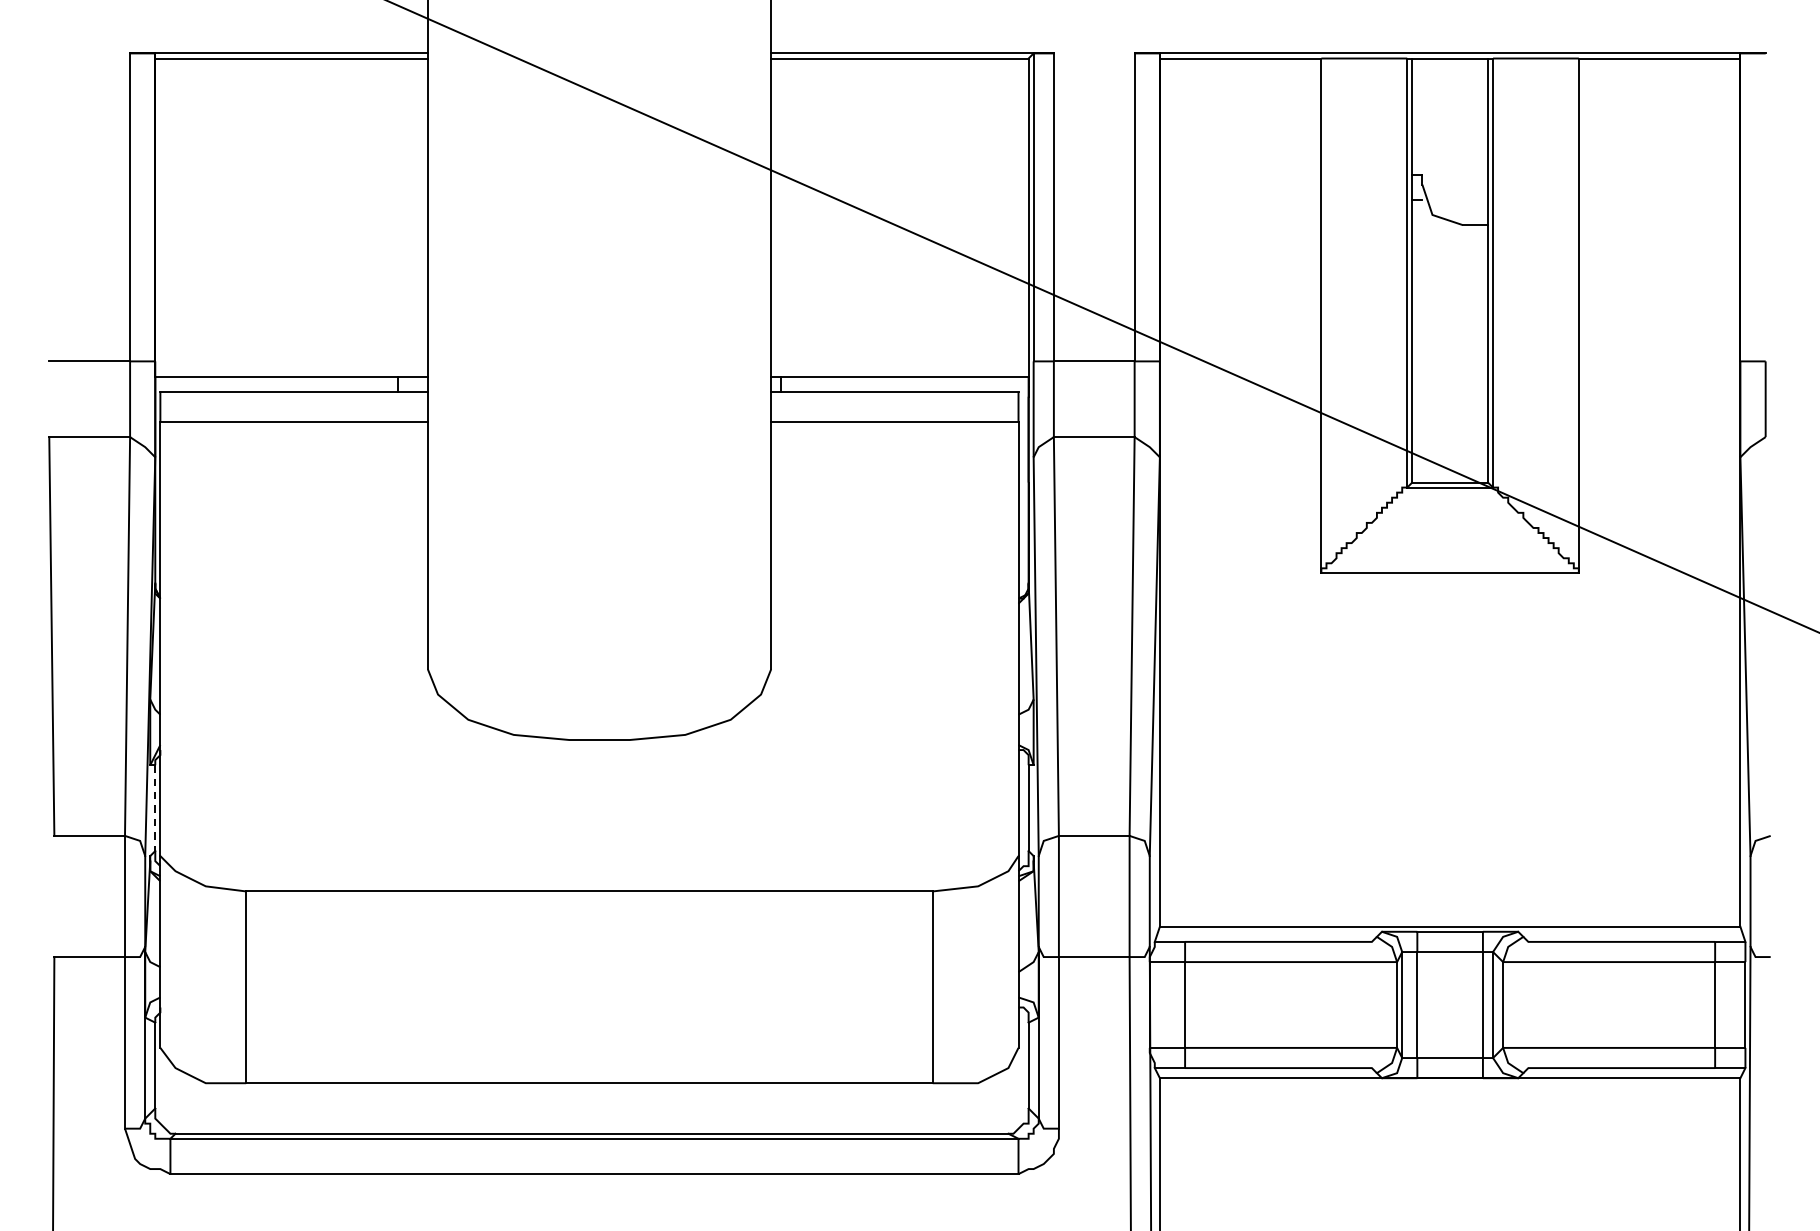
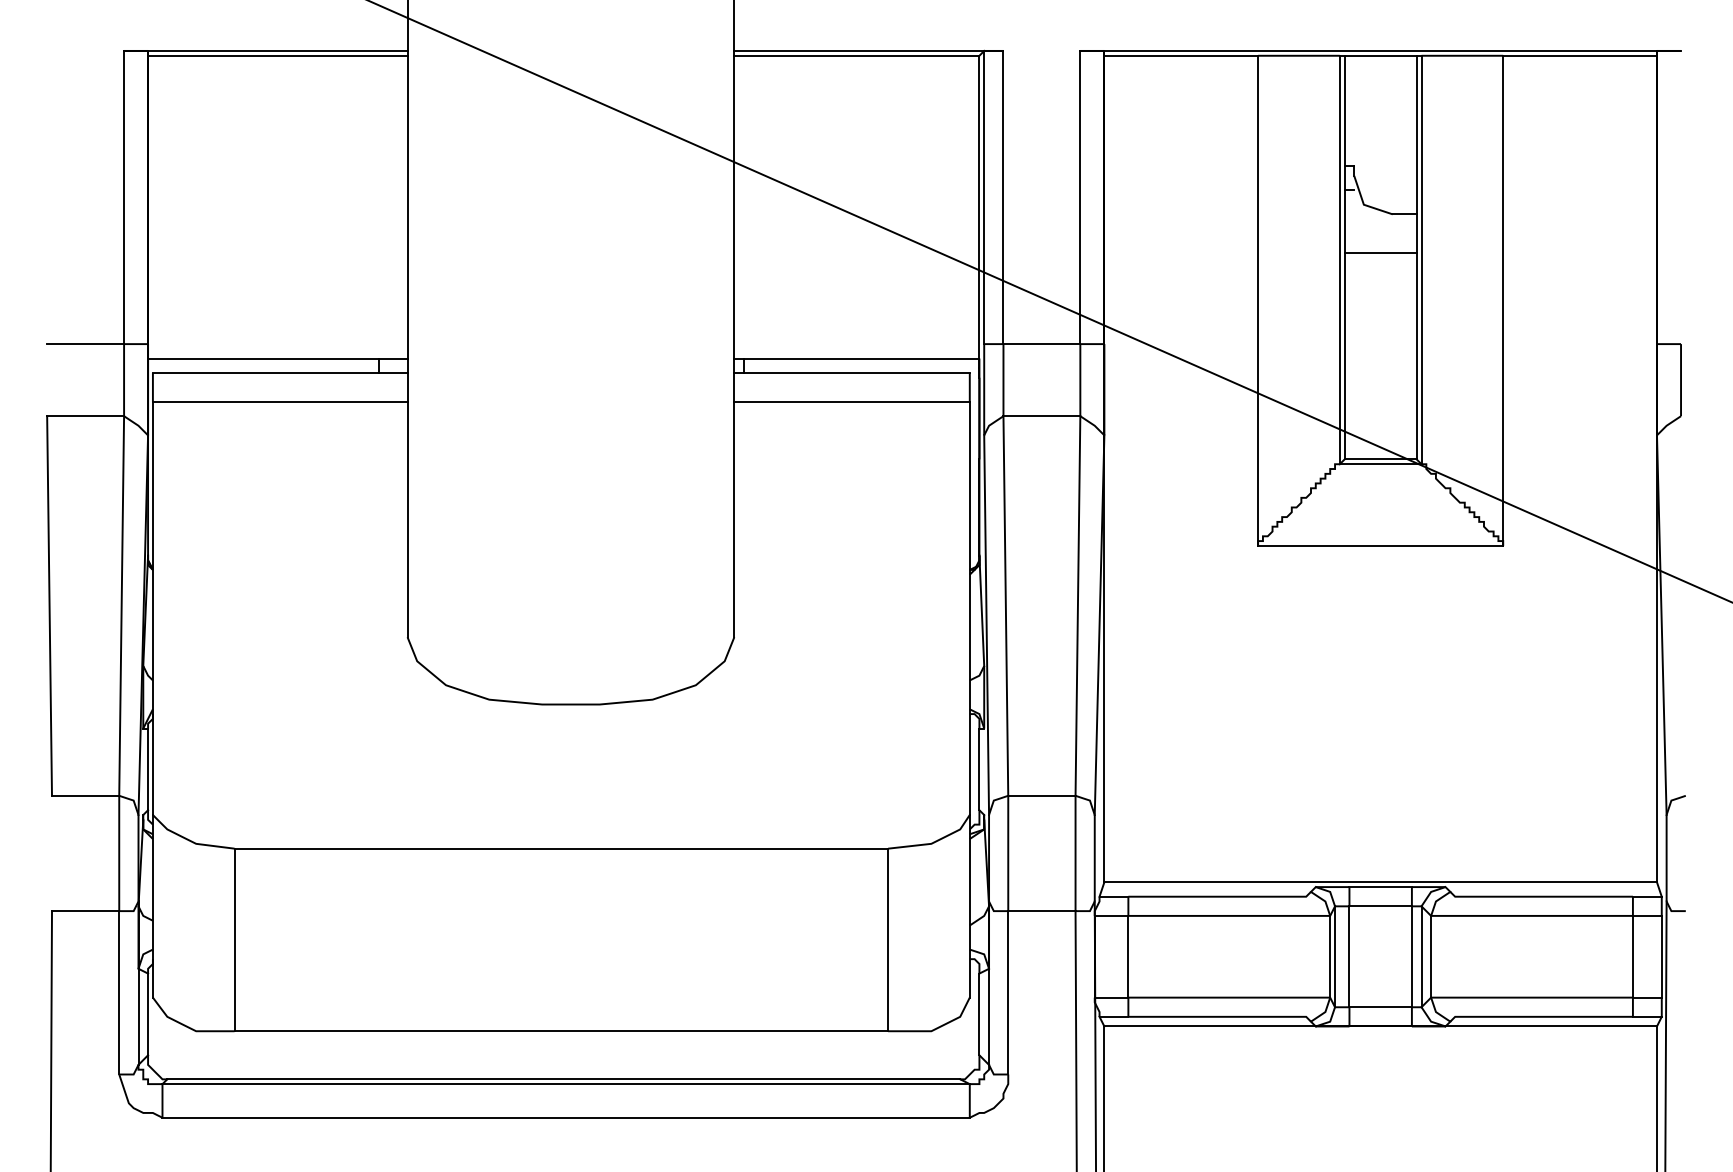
line: (1449, 265) -> (1380, 252), added
line: (155, 808) -> (148, 769), dashed -> solid

